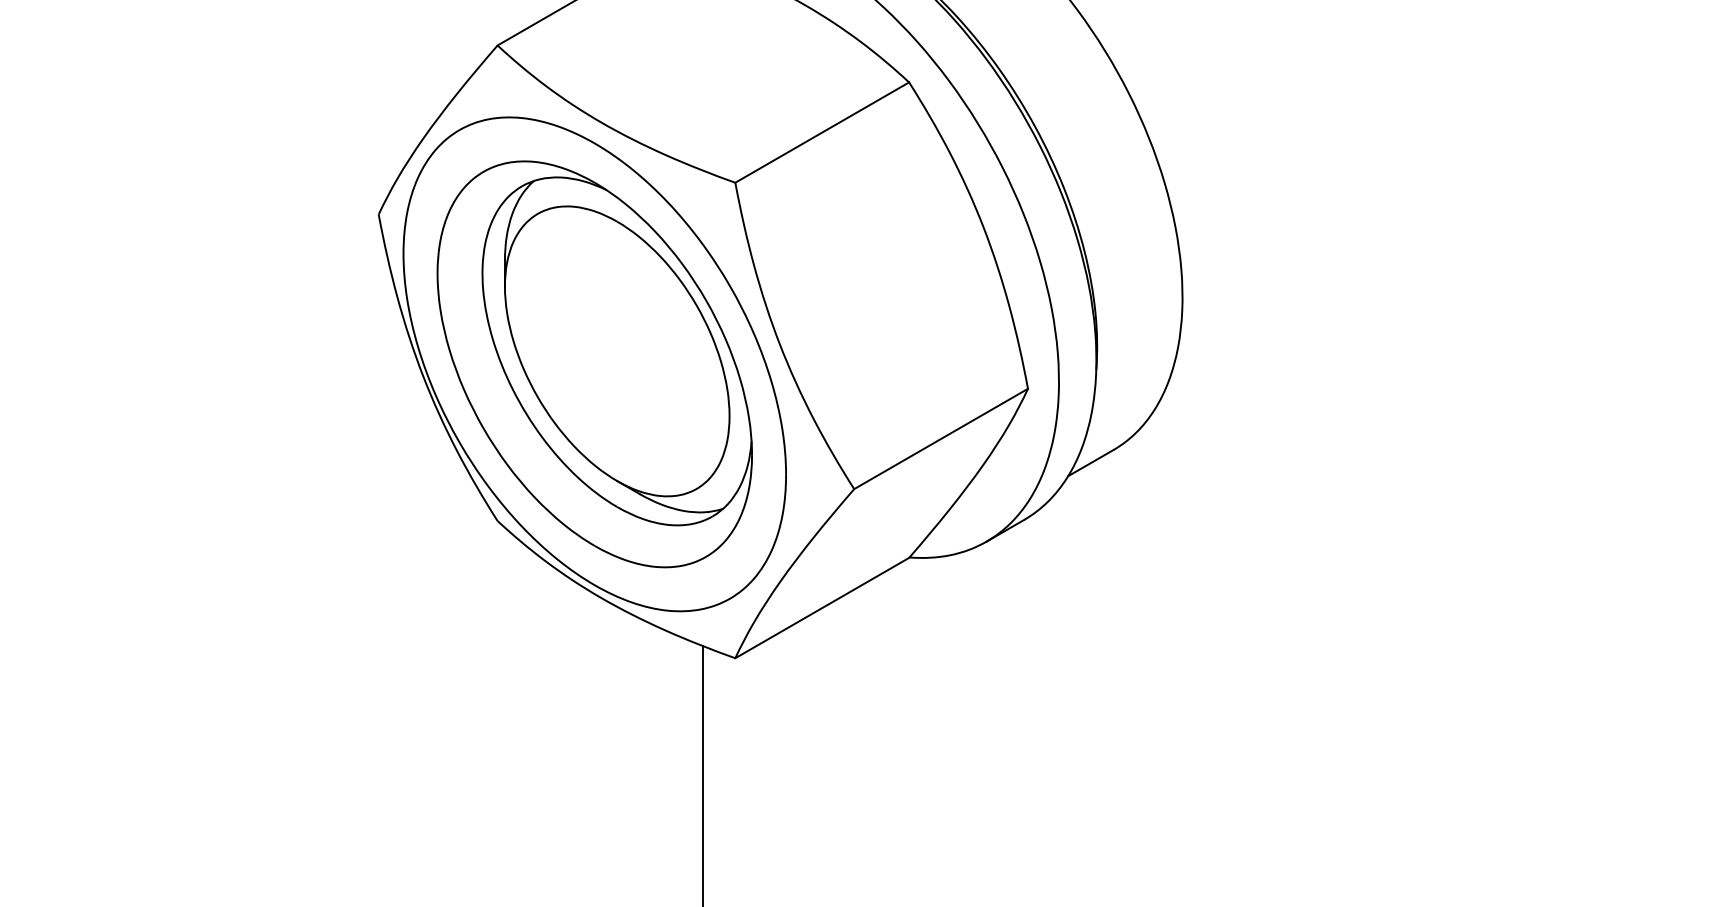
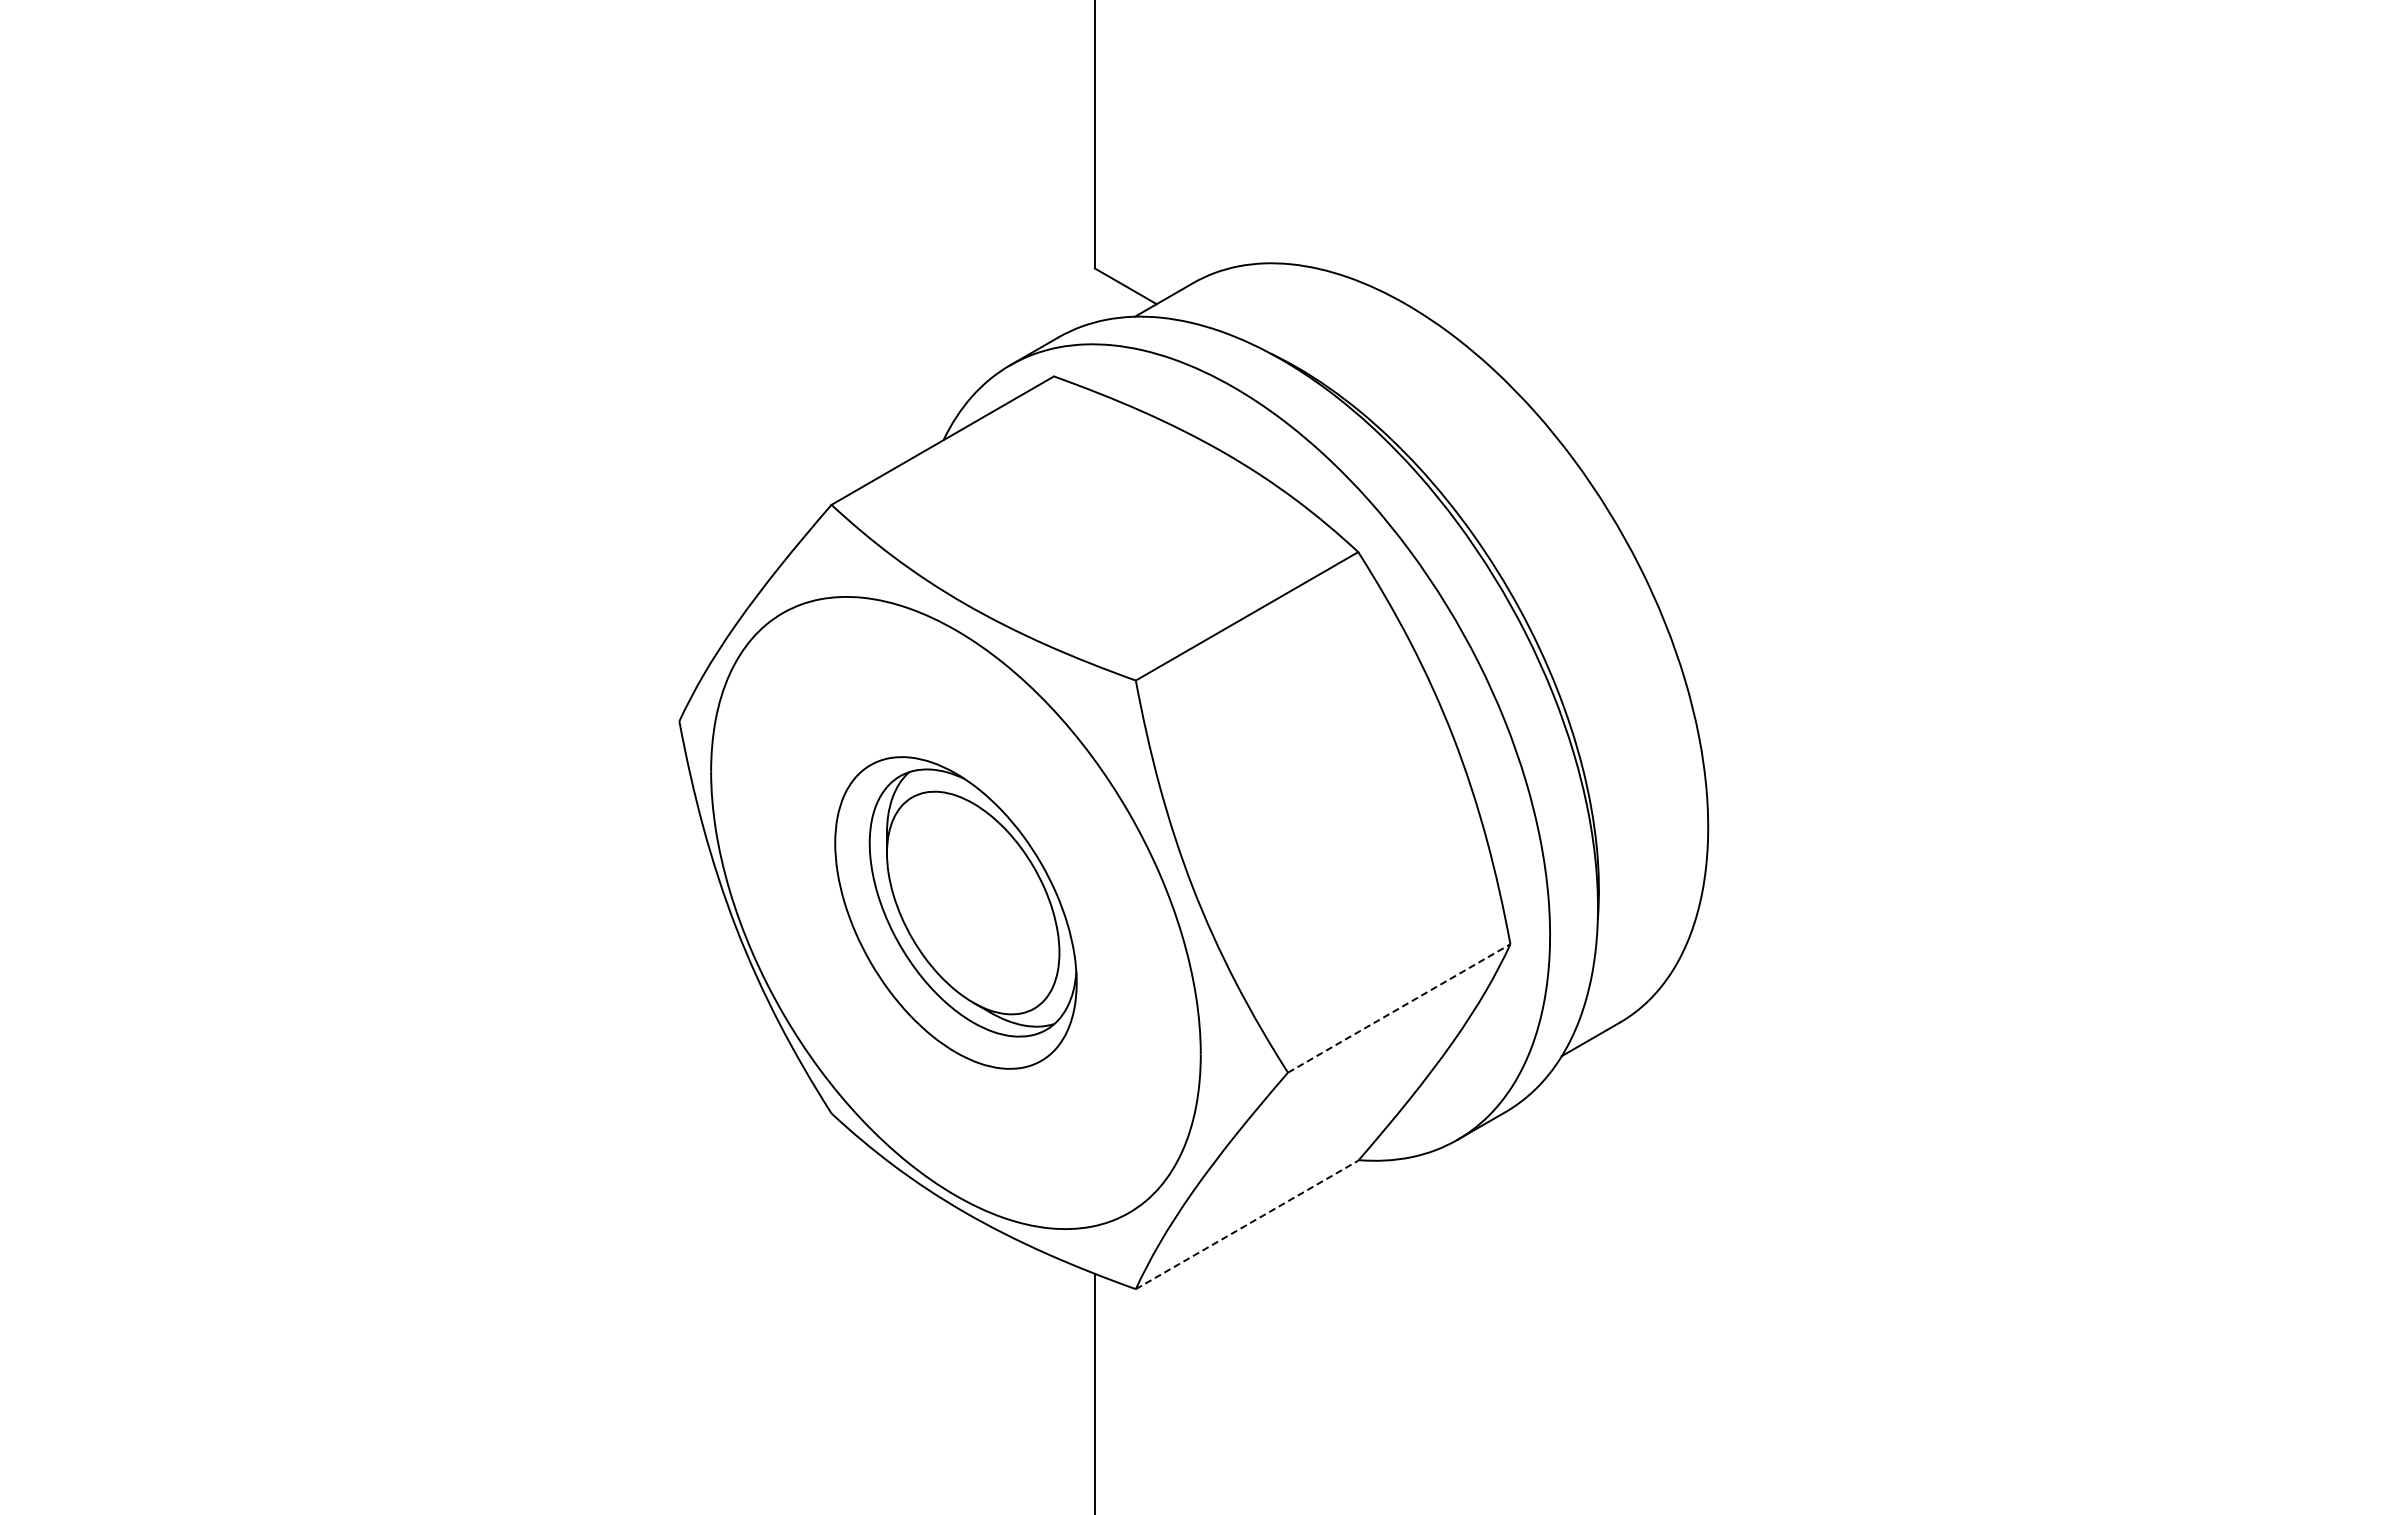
part: (594, 363) -> (955, 912), size x0.6
line: (941, 438) -> (1399, 1008), solid -> dashed
line: (822, 607) -> (1247, 1224), solid -> dashed

